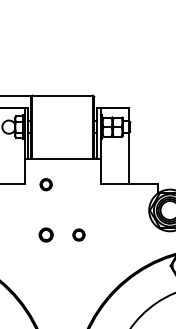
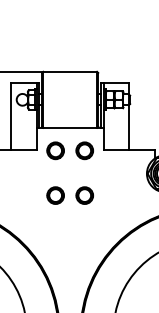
part: (46, 184) -> (55, 150), size x1.67
part: (78, 184) -> (84, 150), added
circle: (46, 234) -> (55, 195), size x1.43
part: (78, 234) -> (84, 195), size x1.67

